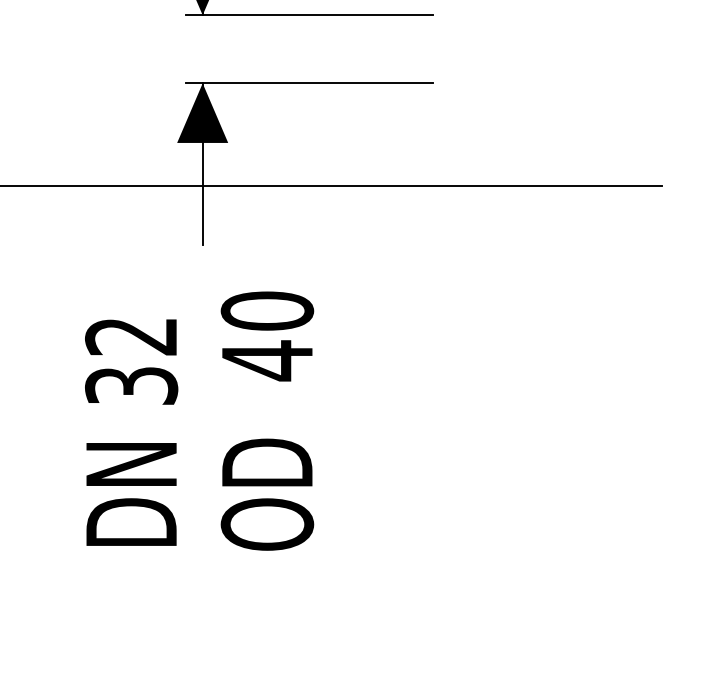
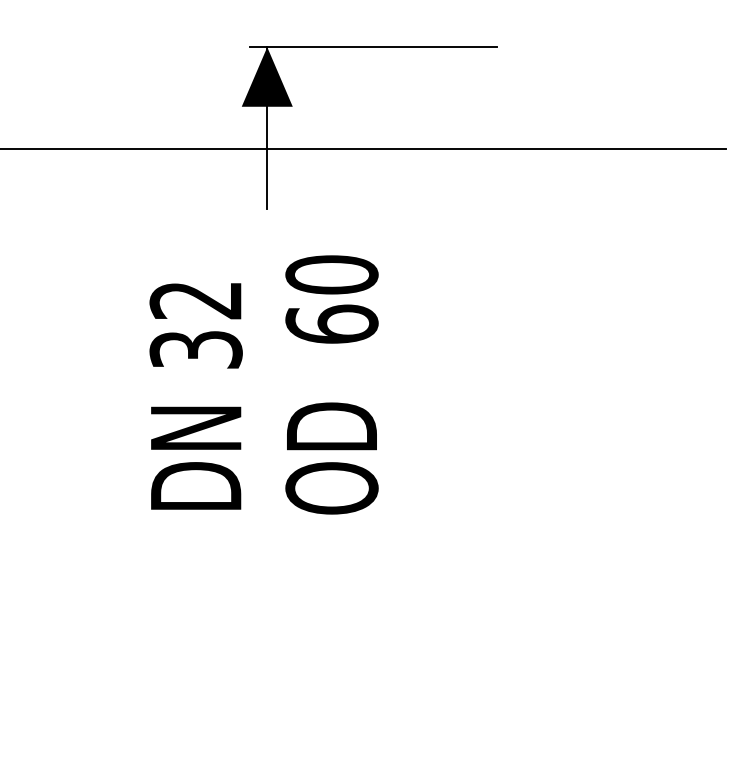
text: (266, 360) -> (331, 324), 40 -> 60

